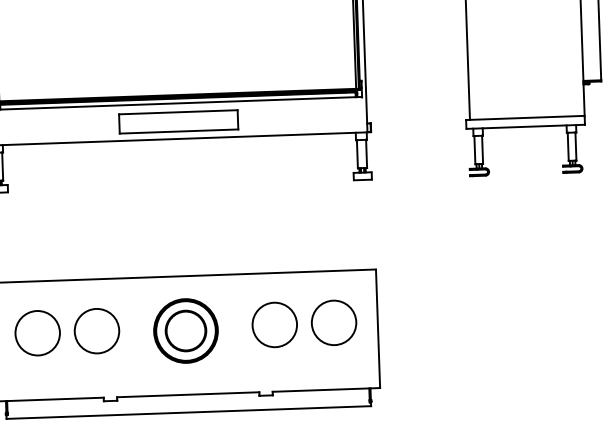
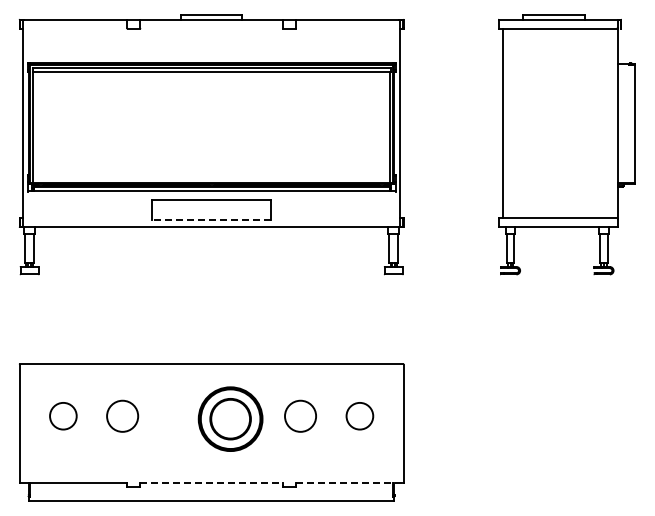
line: (178, 131) -> (211, 219), solid -> dashed
circle: (333, 322) -> (359, 415), size x0.6
circle: (274, 325) -> (300, 416), size x0.7
part: (185, 330) -> (230, 418), moved
circle: (96, 331) -> (122, 416), size x0.7
circle: (37, 332) -> (63, 415), size x0.6
line: (325, 389) -> (349, 482), solid -> dashed
line: (189, 394) -> (212, 482), solid -> dashed

